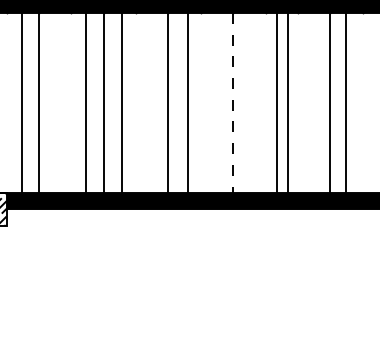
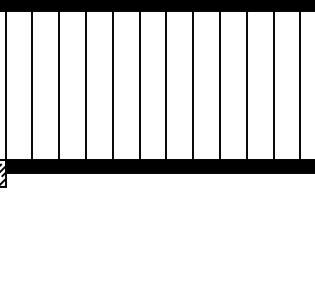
line: (21, 102) -> (5, 84), moved
line: (86, 102) -> (59, 84), moved
line: (122, 102) -> (113, 84), moved
line: (187, 102) -> (166, 84), moved
line: (276, 102) -> (246, 84), moved
line: (287, 102) -> (219, 84), moved
line: (345, 102) -> (300, 84), moved
line: (233, 103) -> (193, 85), dashed -> solid

